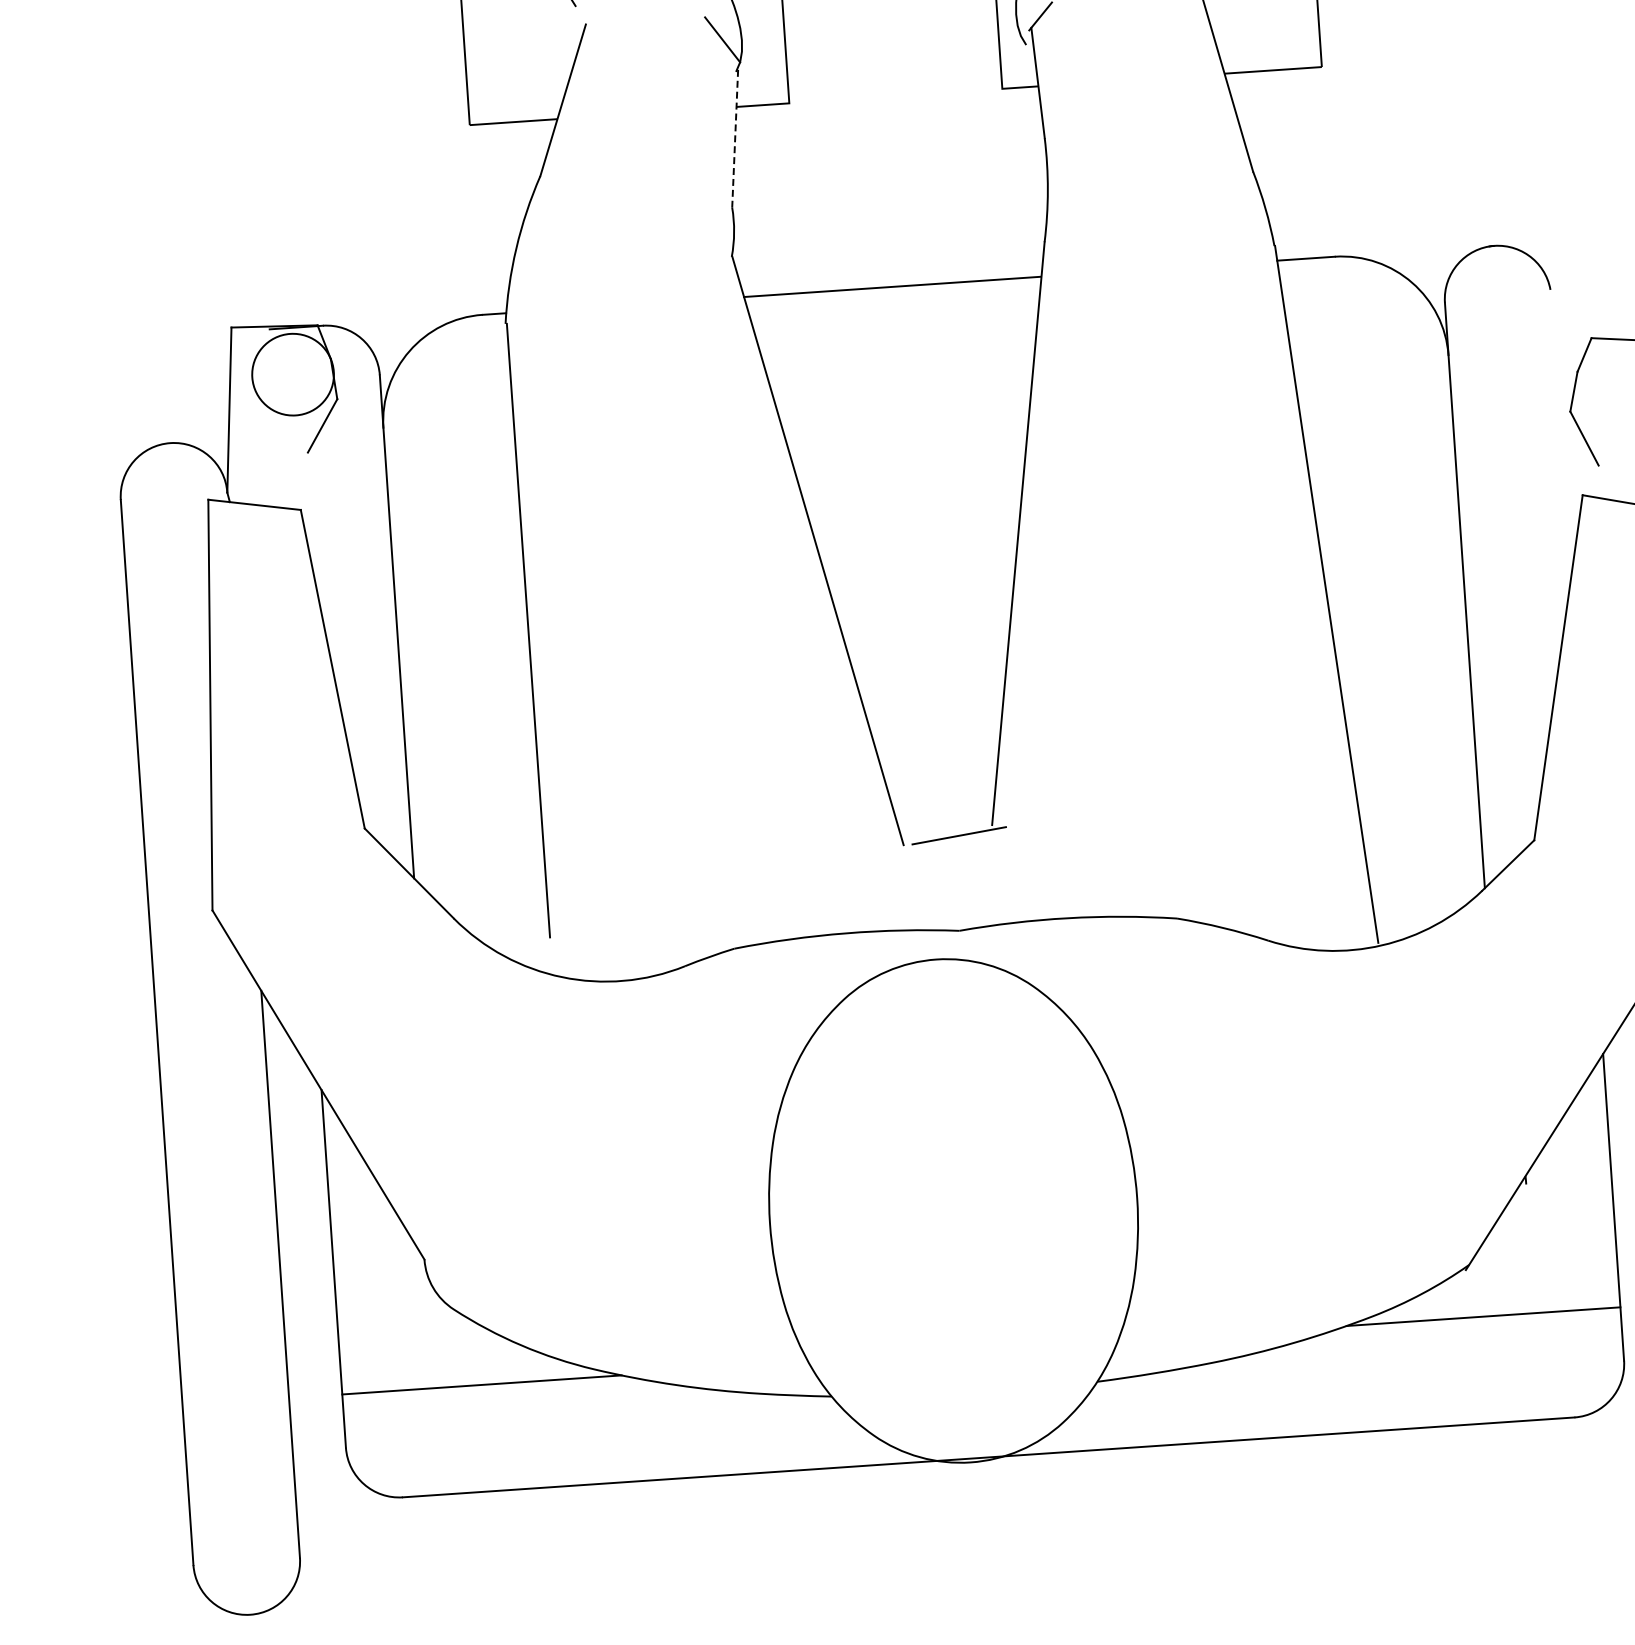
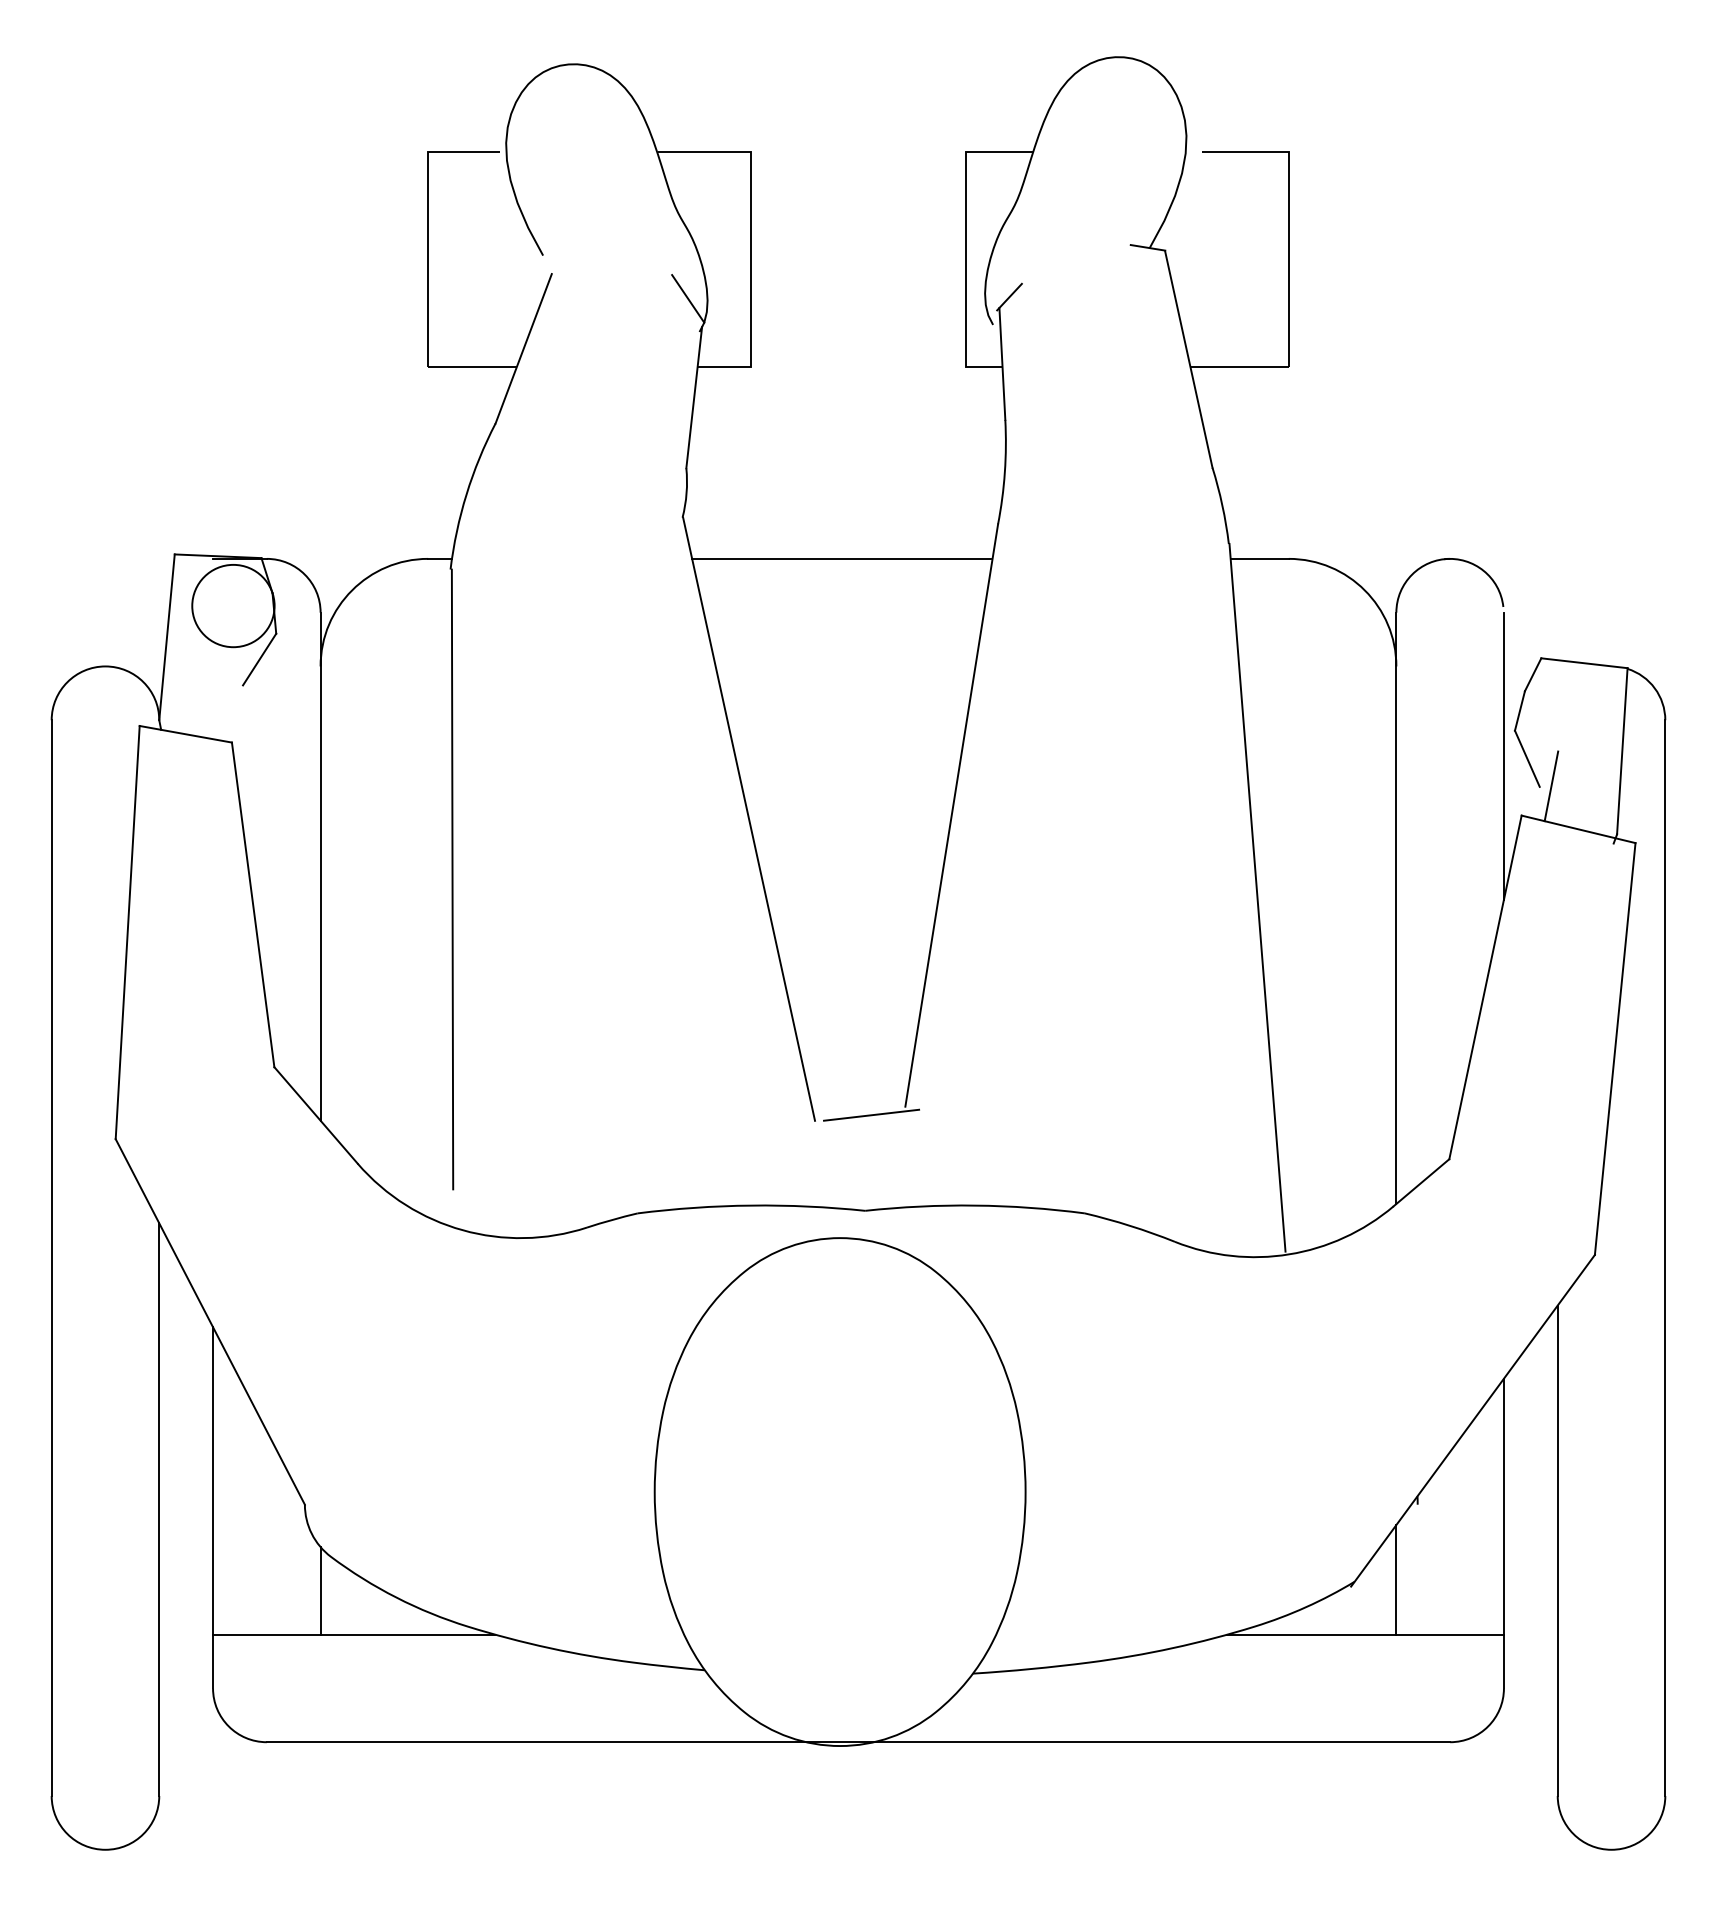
line: (735, 137) -> (694, 397), dashed -> solid
line: (1560, 436) -> (1503, 755), added
line: (1610, 464) -> (1551, 786), added
line: (1510, 1259) -> (1396, 1579), added
line: (445, 1343) -> (320, 1590), added

